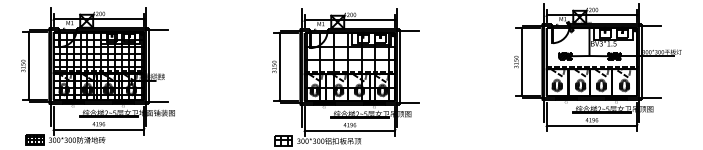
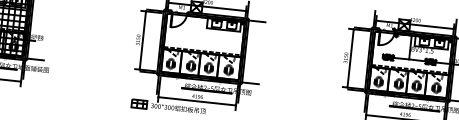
hatch: (349, 67) -> (202, 47), removed

